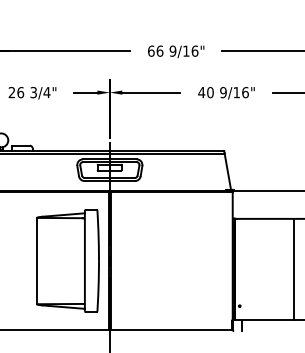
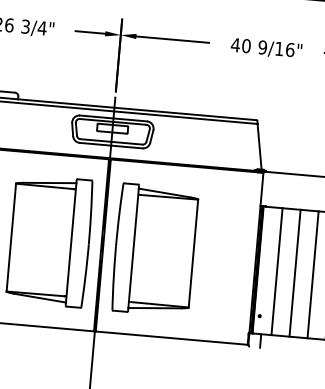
part: (151, 260) -> (154, 249), added
line: (250, 269) -> (277, 271), added
line: (264, 269) -> (294, 273), added
line: (279, 269) -> (313, 274), added

